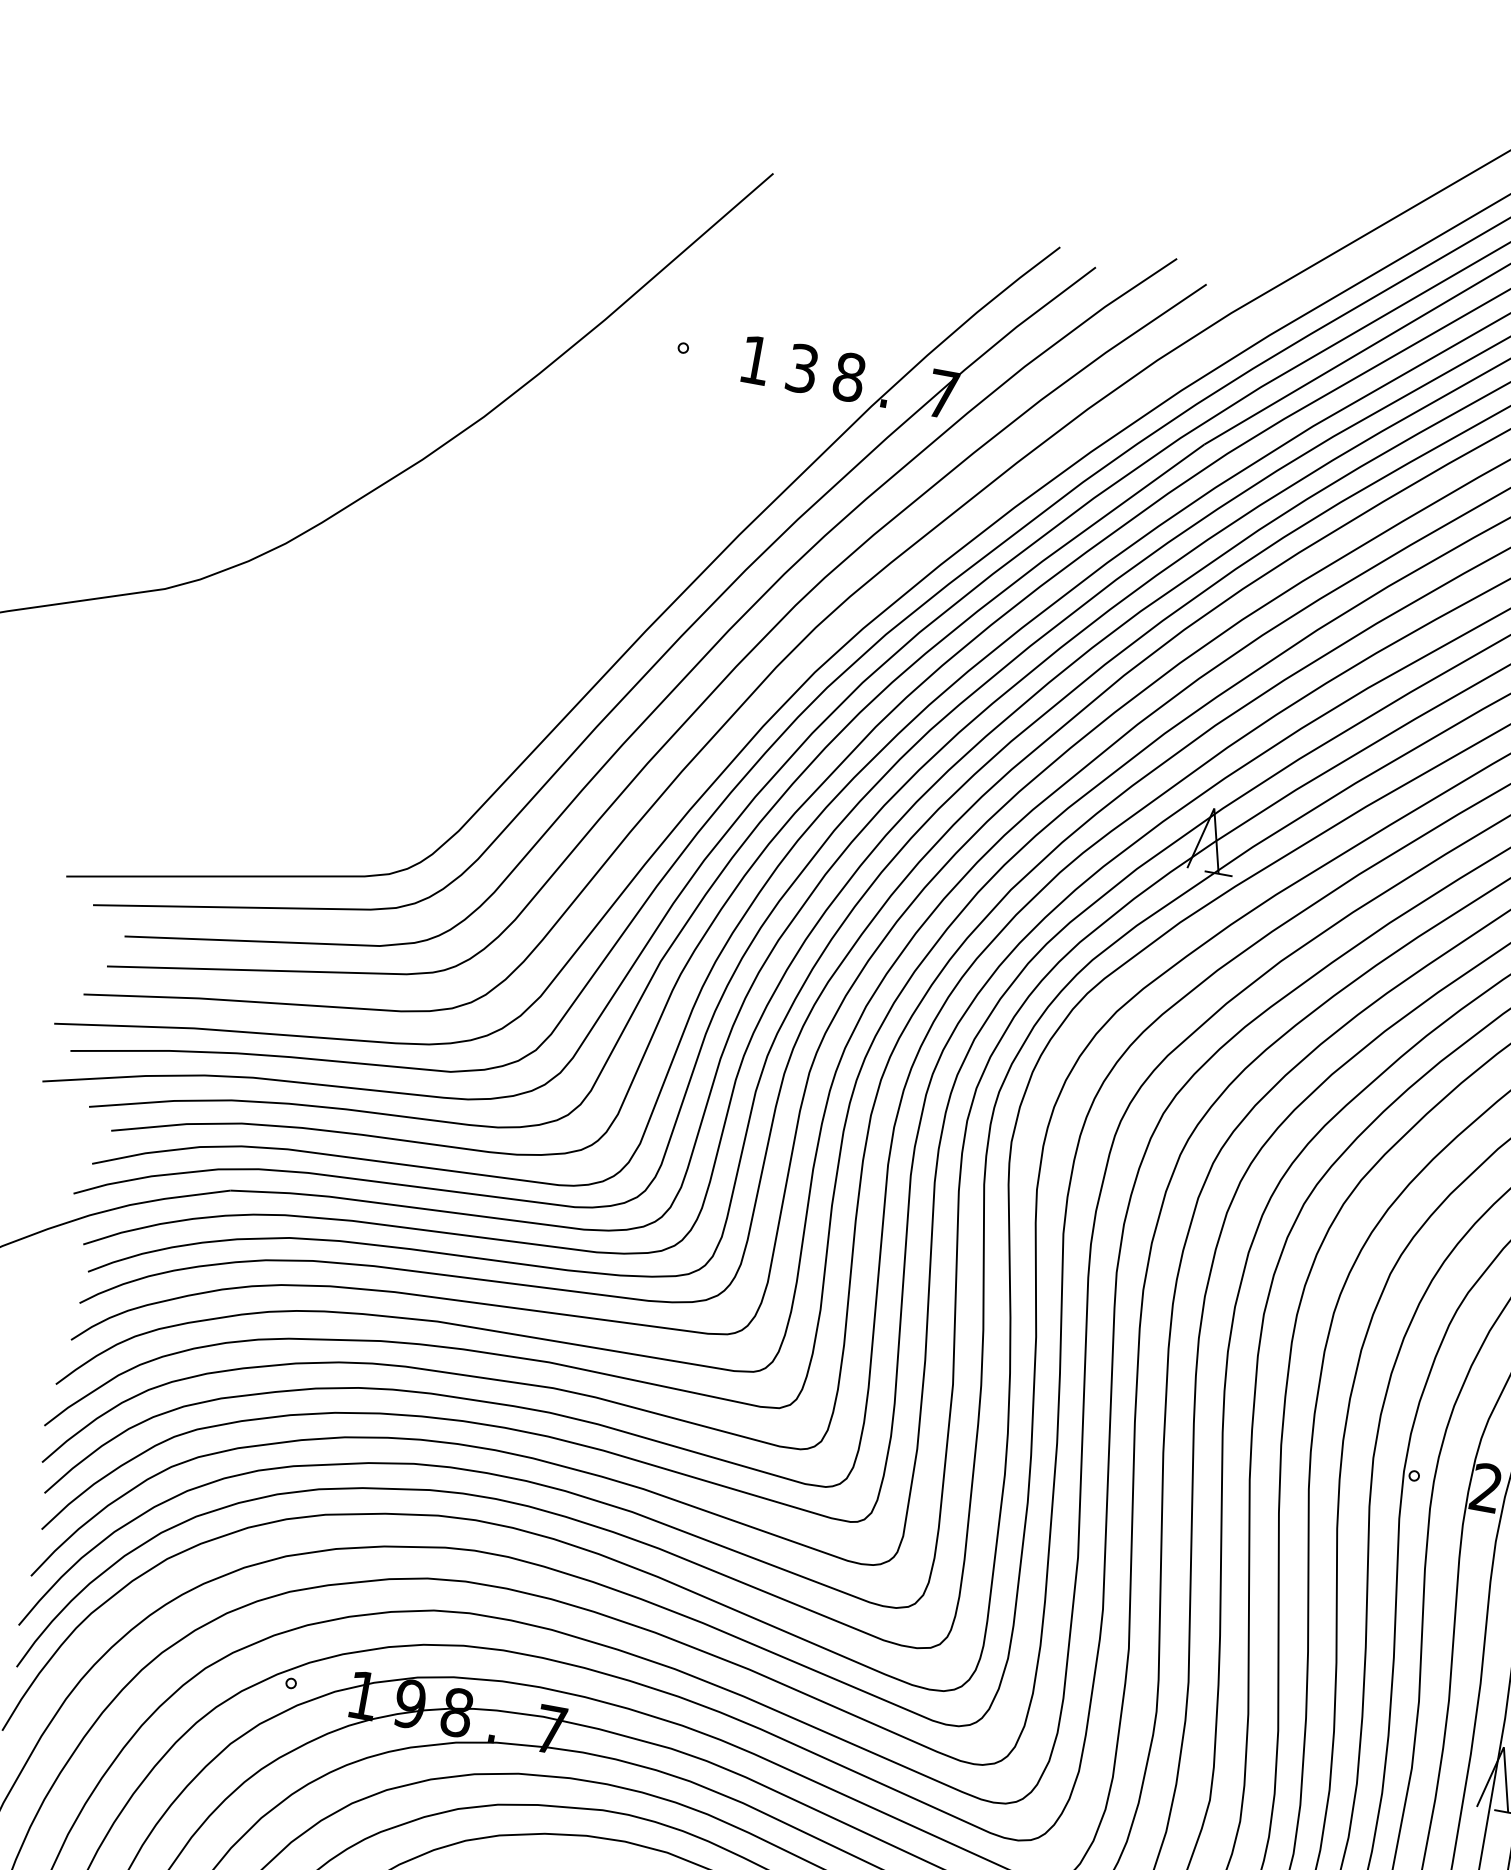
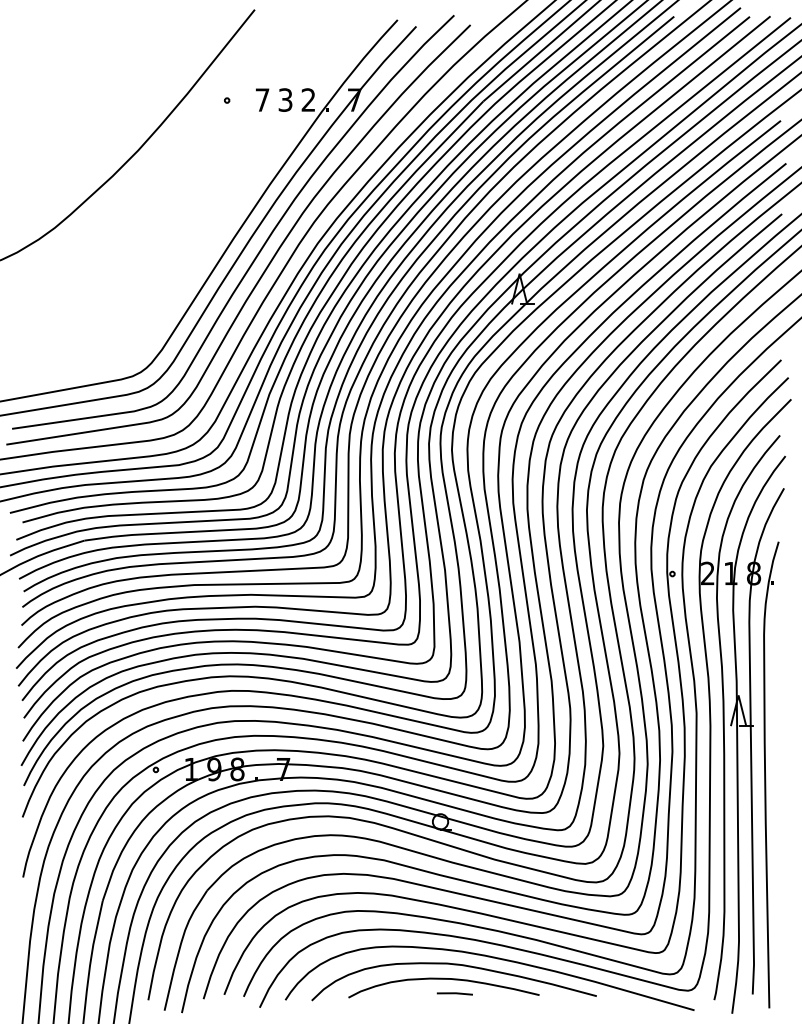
text: (755, 359) -> (262, 99), 1 -> 7
text: (849, 376) -> (308, 99), 8 -> 2

